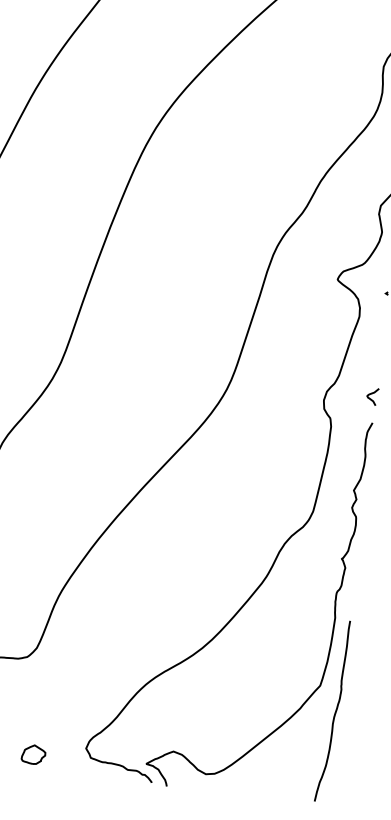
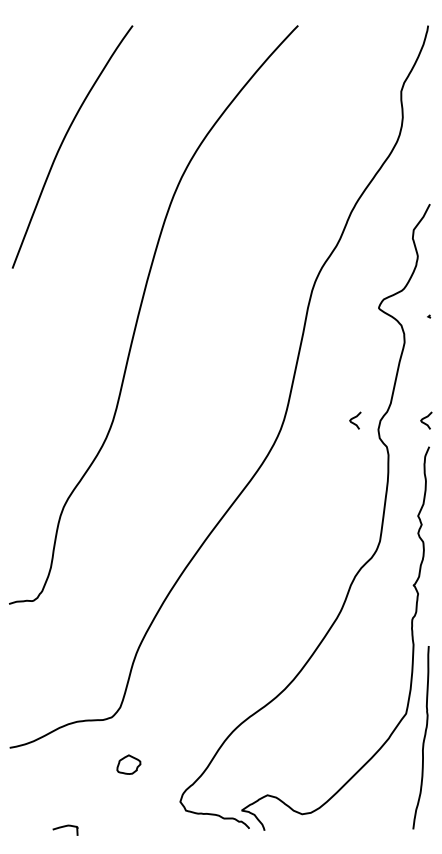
curve: (302, 386) -> (355, 418), added
part: (33, 754) -> (128, 764), moved

